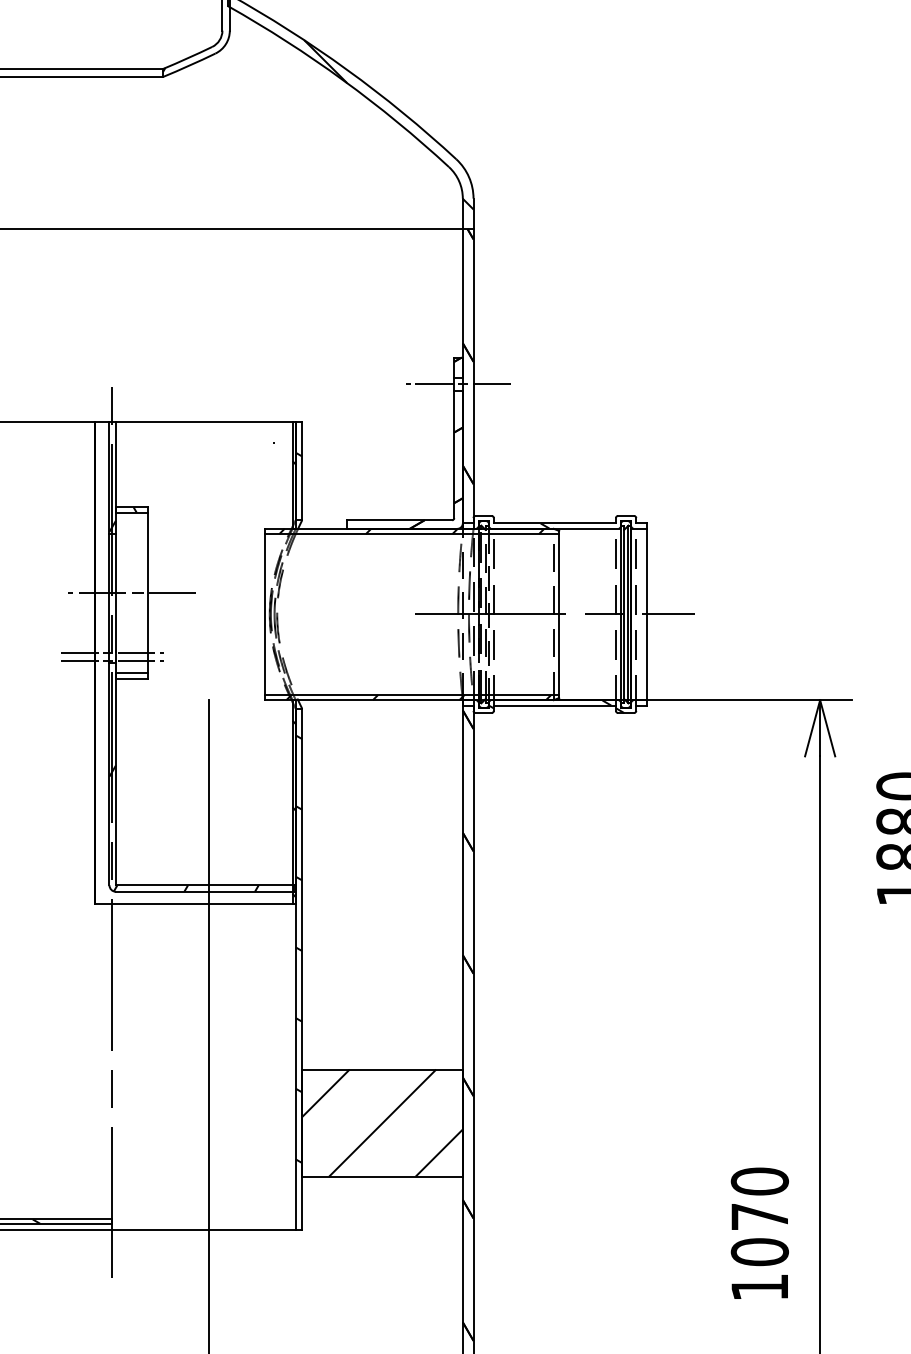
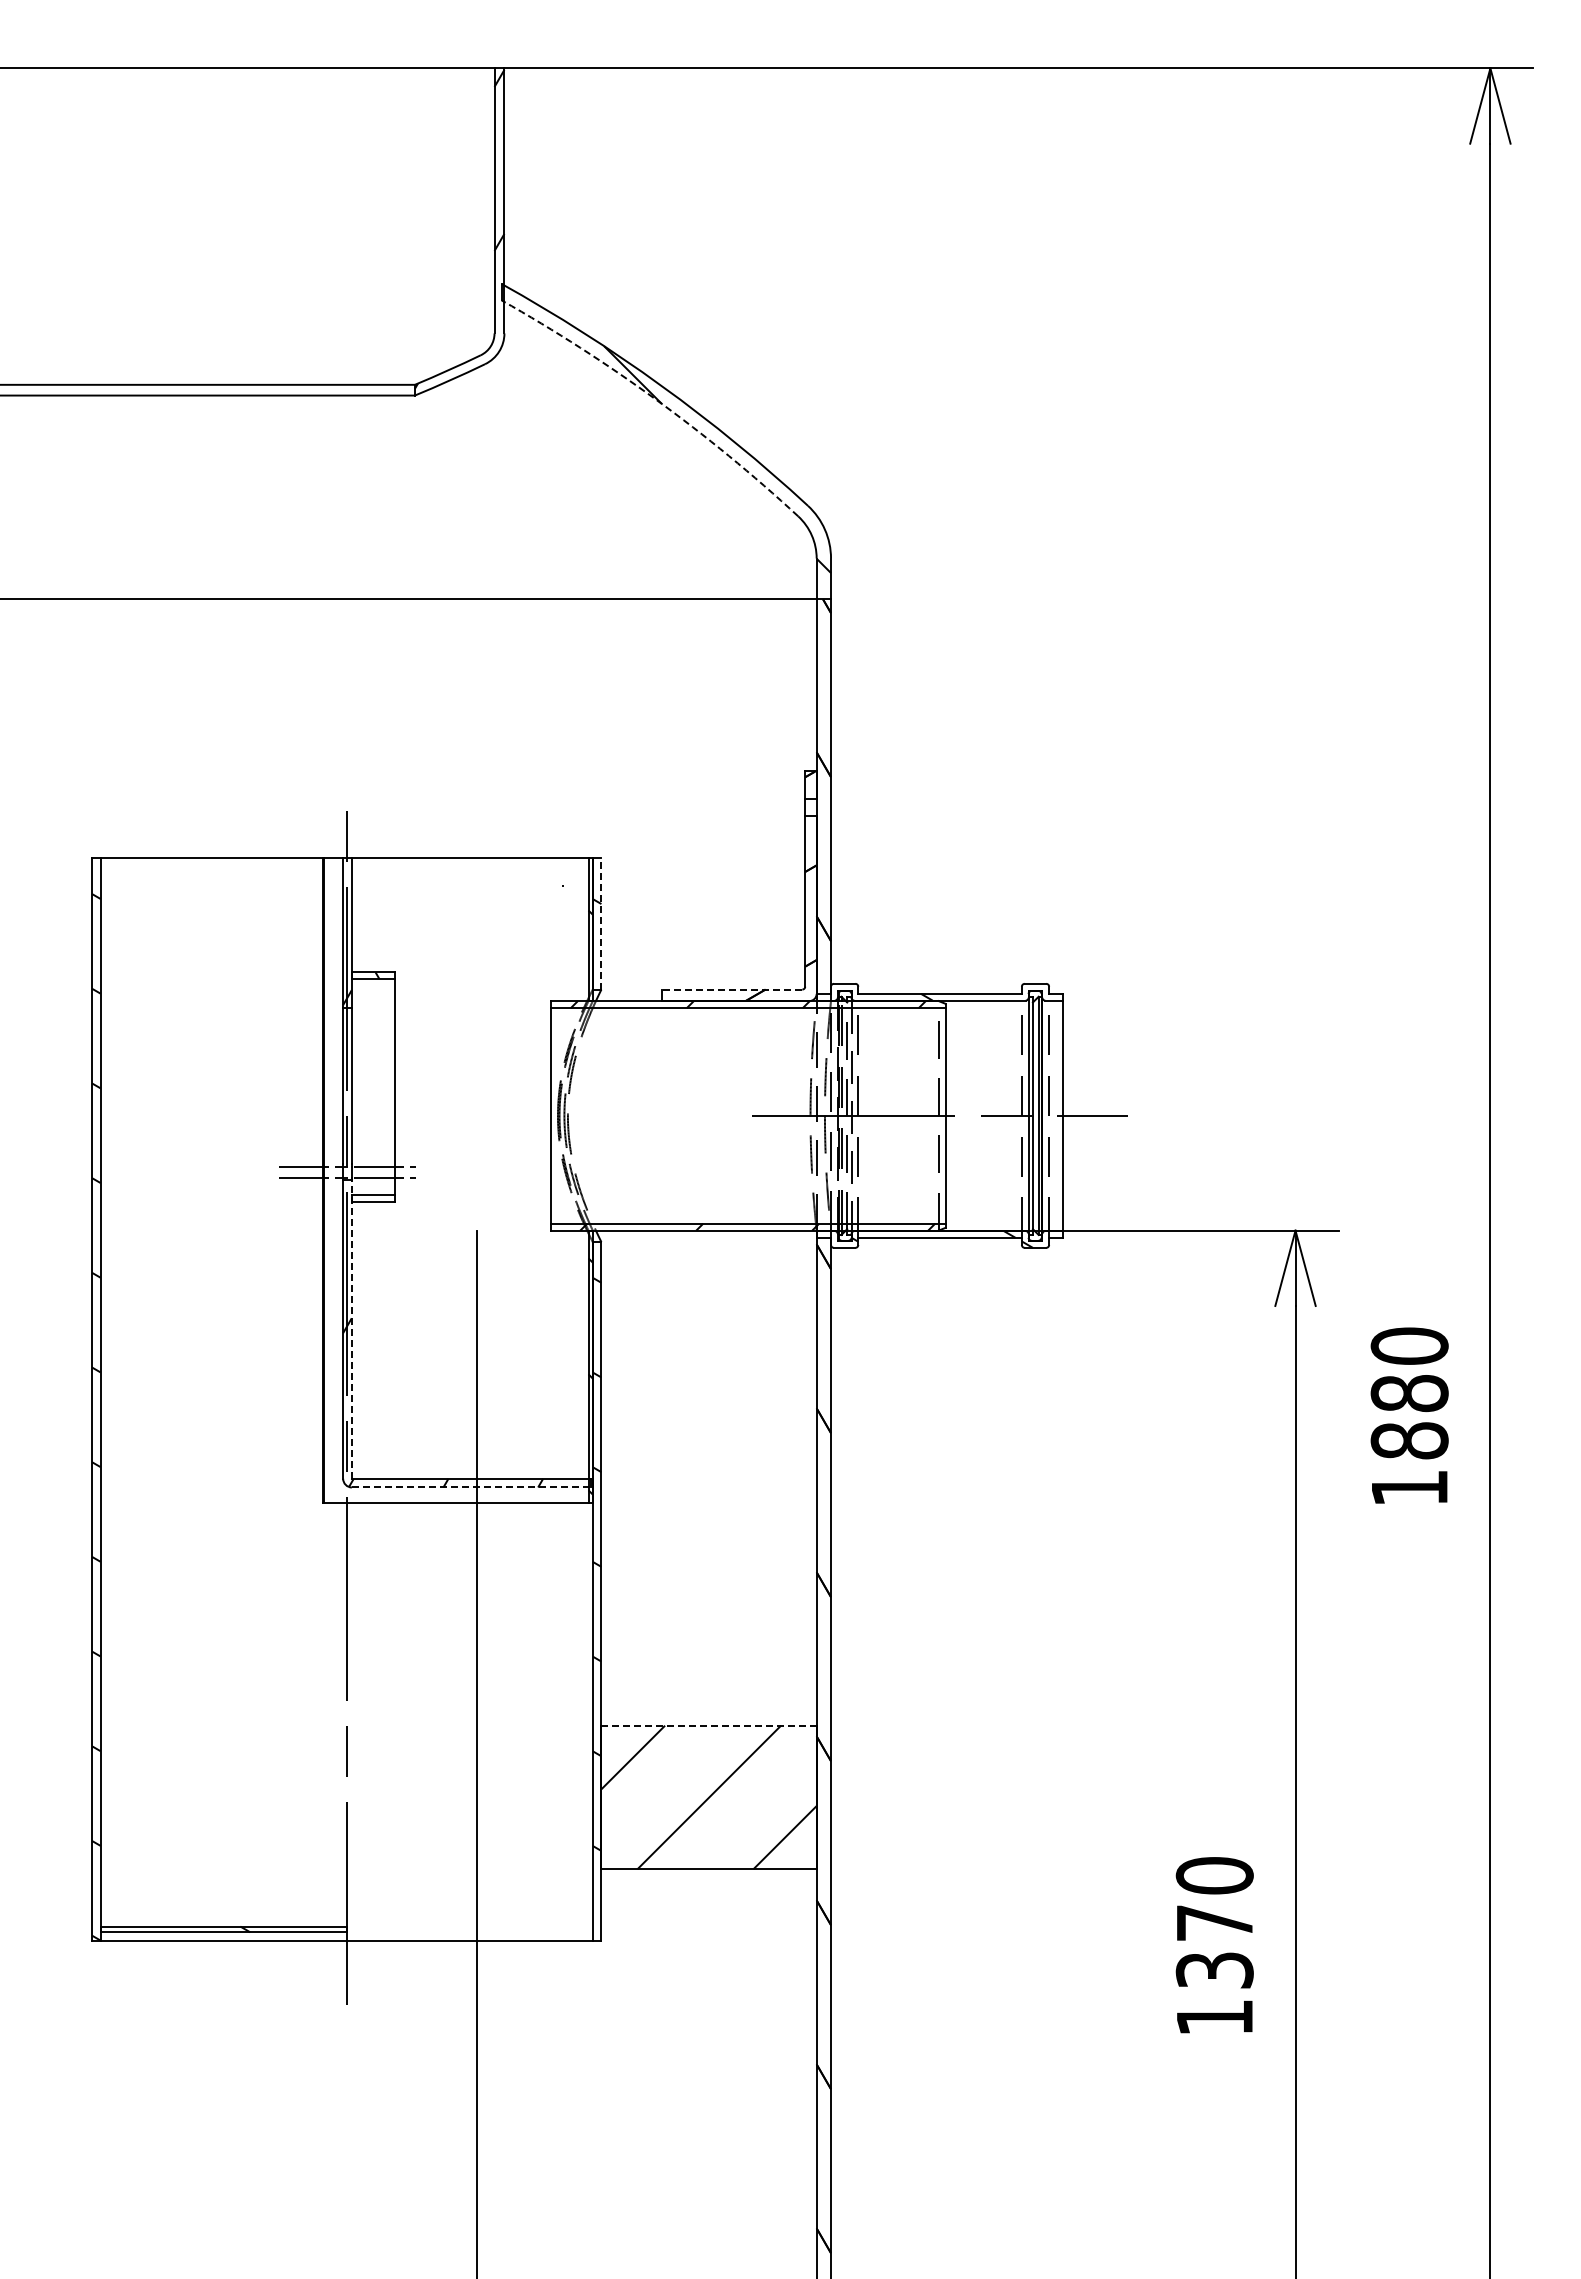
arc: (343, 79) -> (656, 399), solid -> dashed
line: (458, 384) -> (810, 807), removed
line: (302, 470) -> (601, 923), solid -> dashed
line: (399, 520) -> (731, 989), solid -> dashed
line: (132, 593) -> (373, 1087), removed
line: (115, 773) -> (351, 1329), solid -> dashed
line: (205, 891) -> (471, 1487), solid -> dashed
line: (382, 1069) -> (709, 1725), solid -> dashed
text: (759, 1252) -> (1214, 1970), 1070 -> 1370

